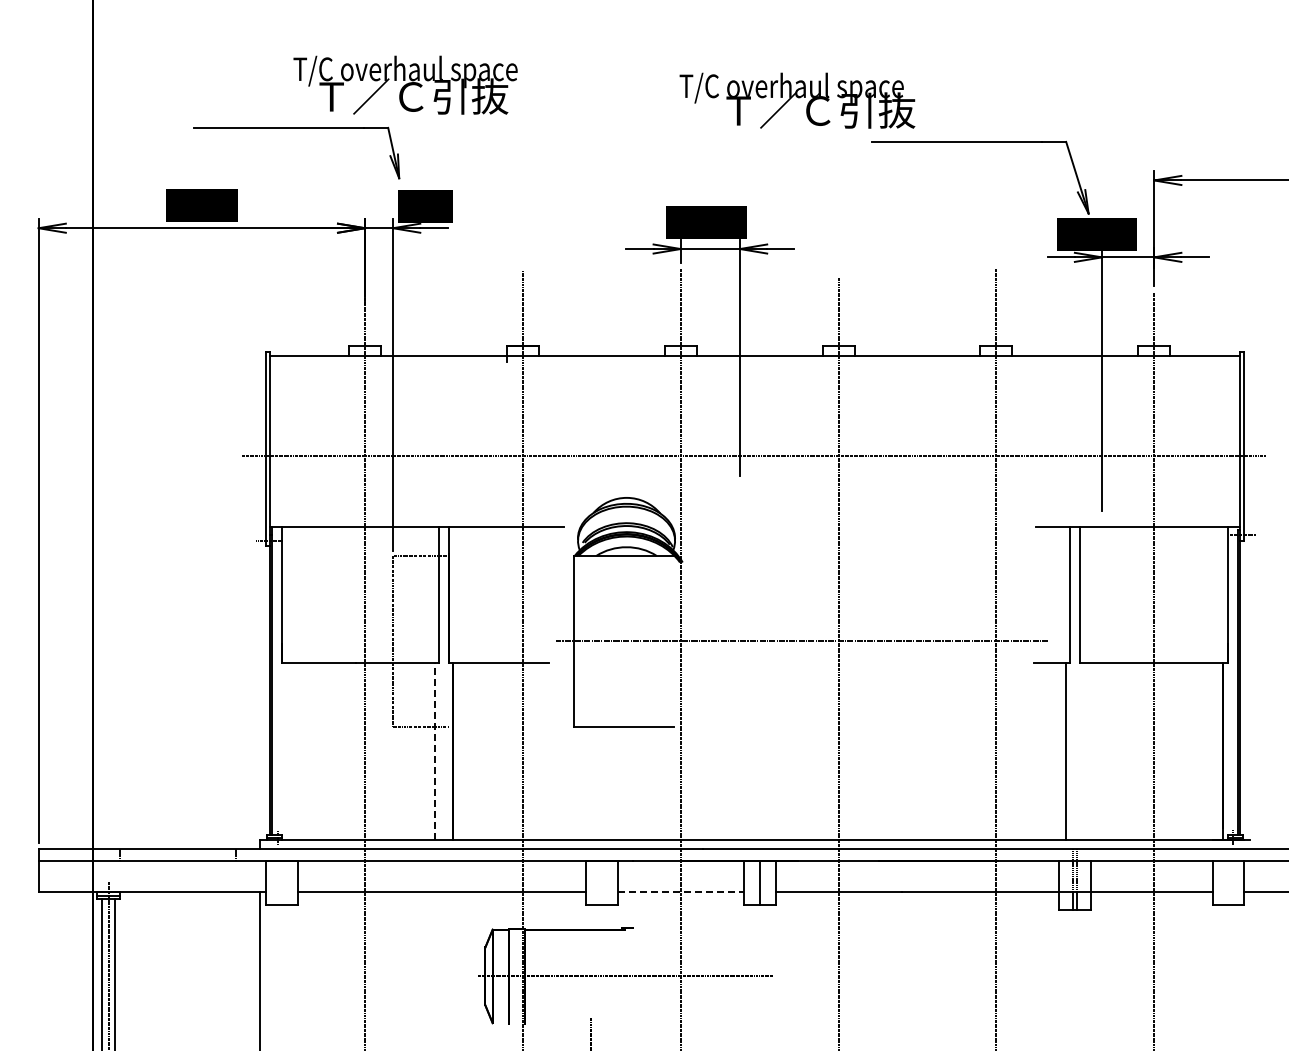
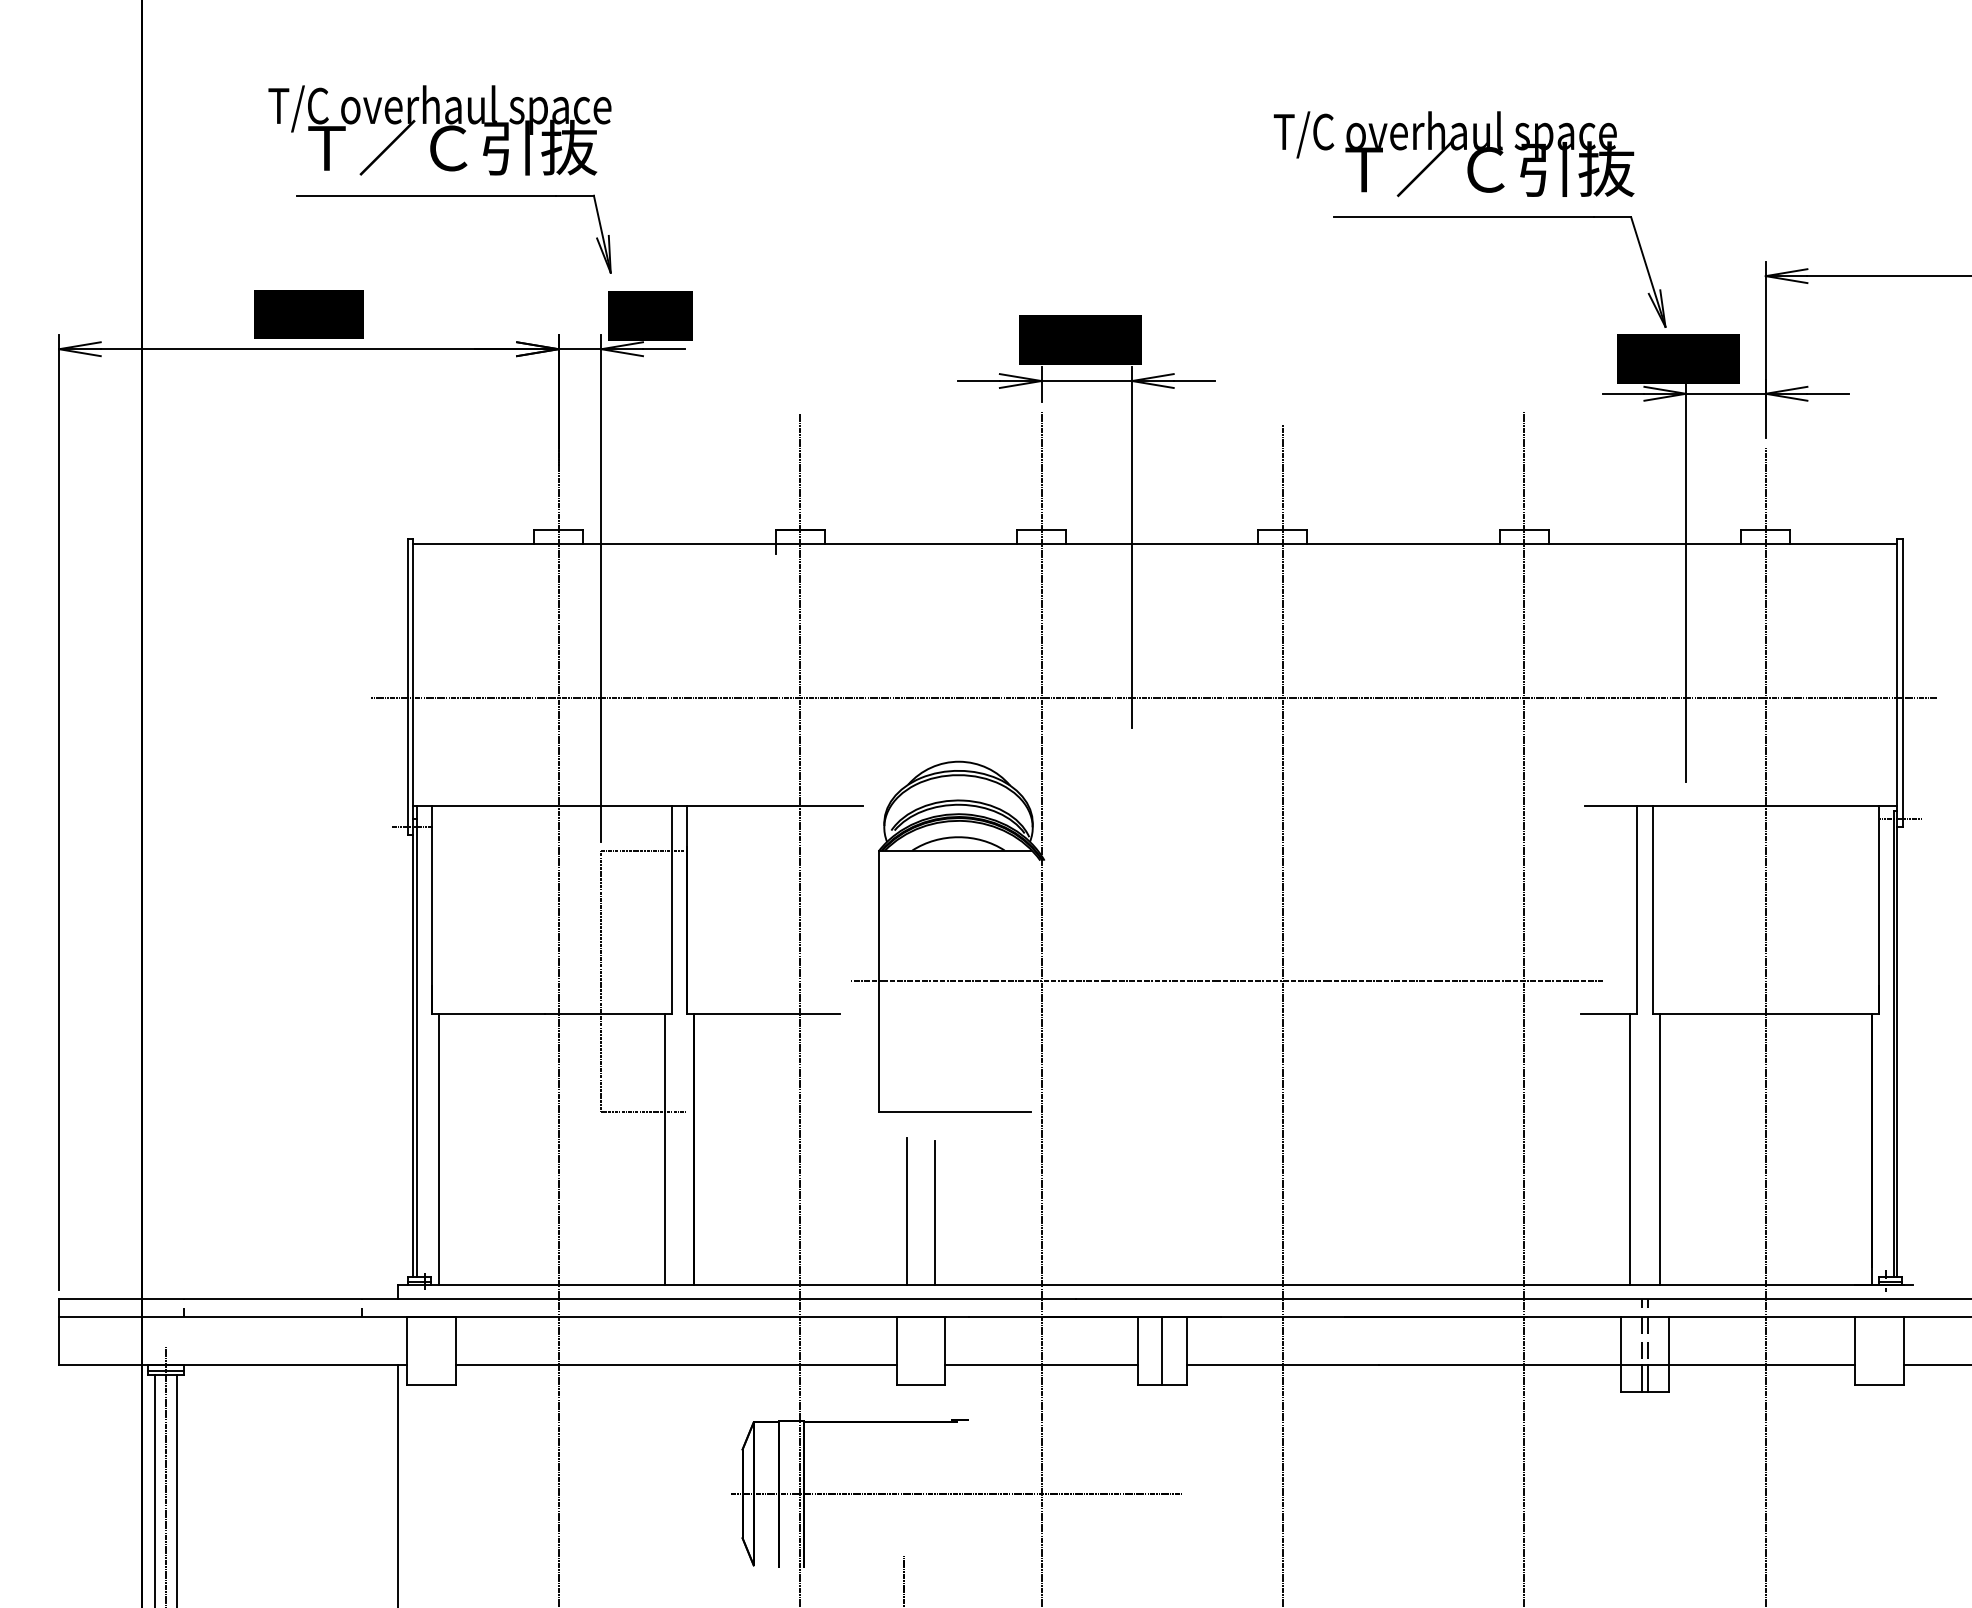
text: (405, 84) -> (439, 129), moved
text: (797, 100) -> (1454, 153), moved
line: (286, 751) -> (438, 1149), added
line: (434, 751) -> (664, 1149), dashed -> solid
line: (1084, 751) -> (1659, 1149), added
line: (592, 791) -> (906, 1210), added
line: (611, 792) -> (935, 1212), added
line: (681, 892) -> (1042, 1365), dashed -> solid

